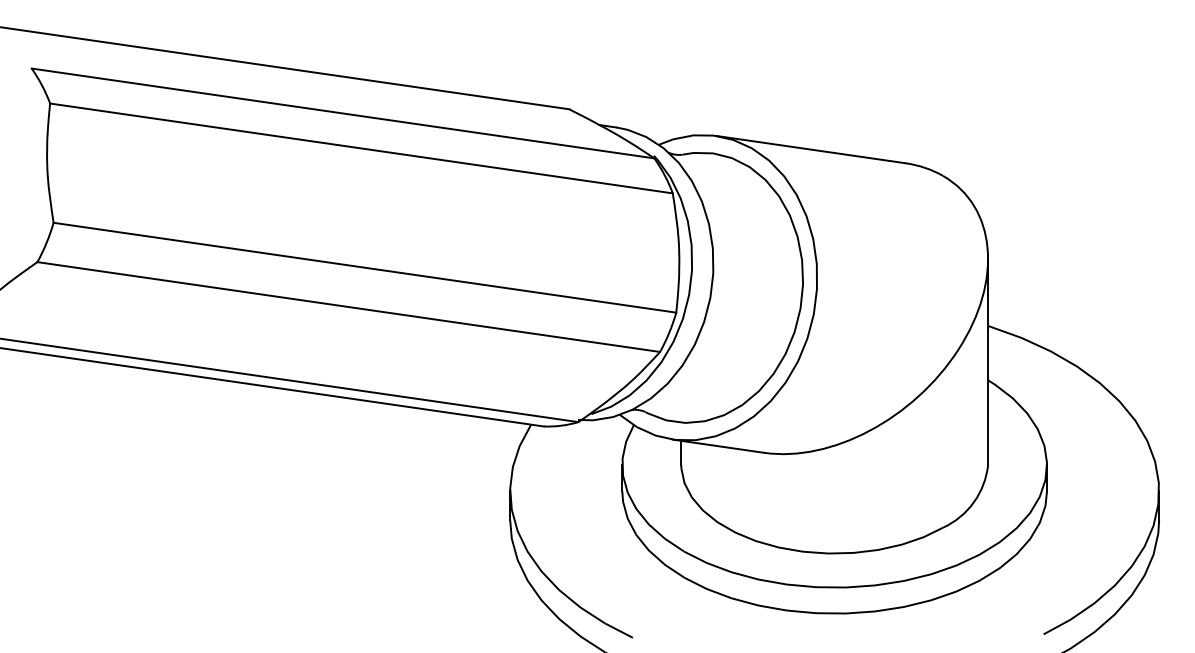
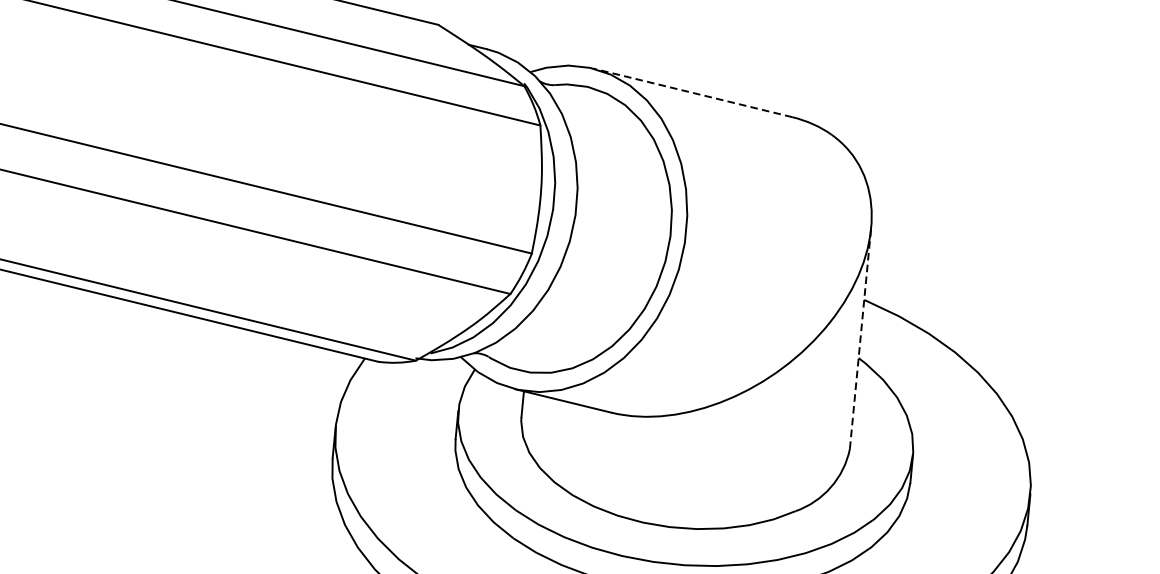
line: (810, 149) -> (692, 92), solid -> dashed
line: (988, 361) -> (861, 338), solid -> dashed

